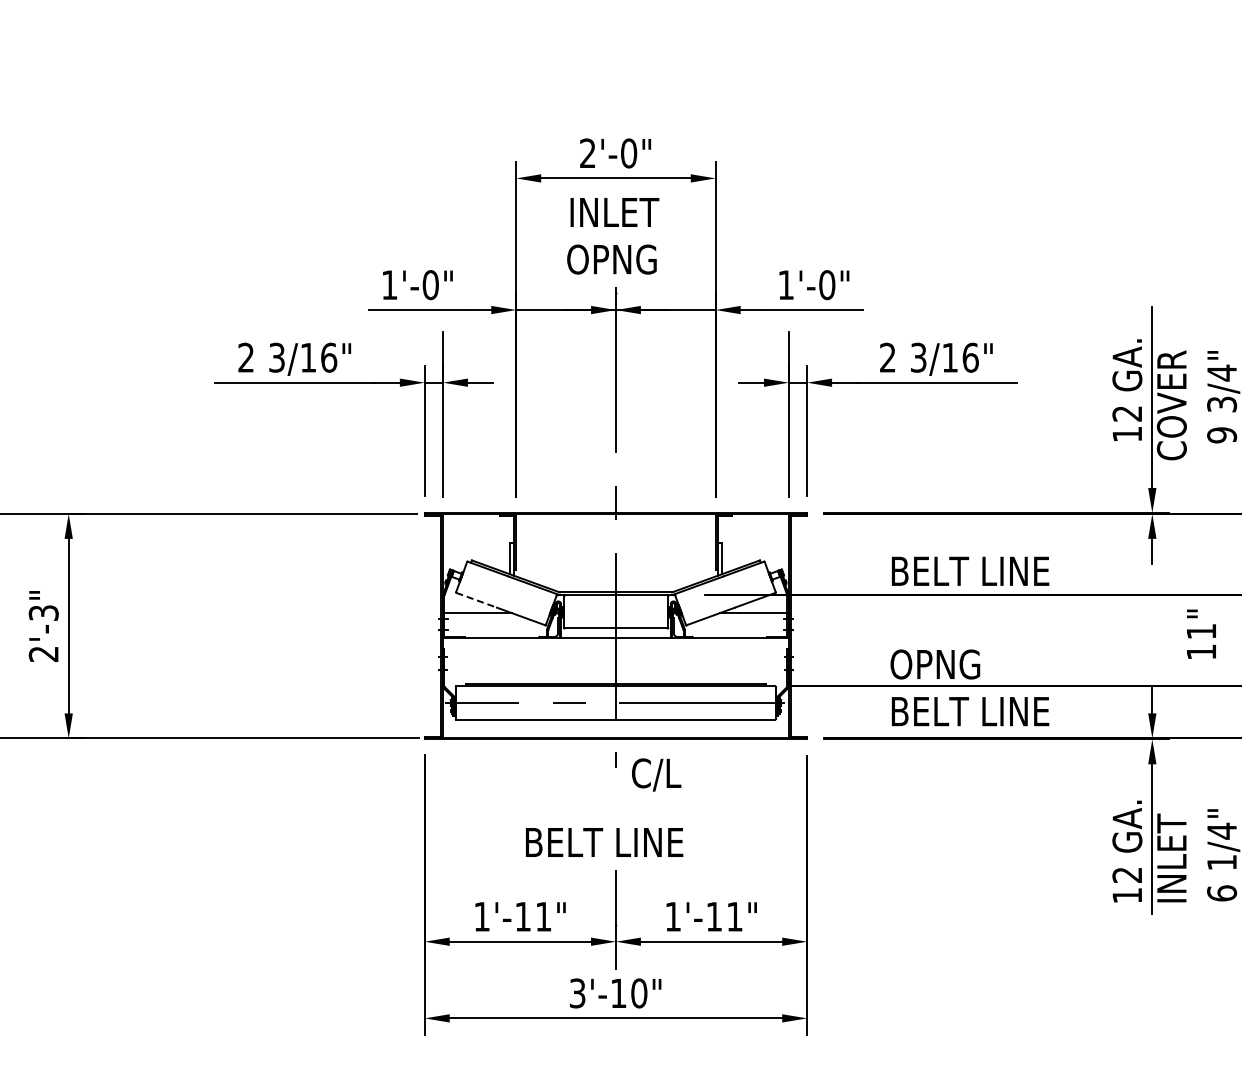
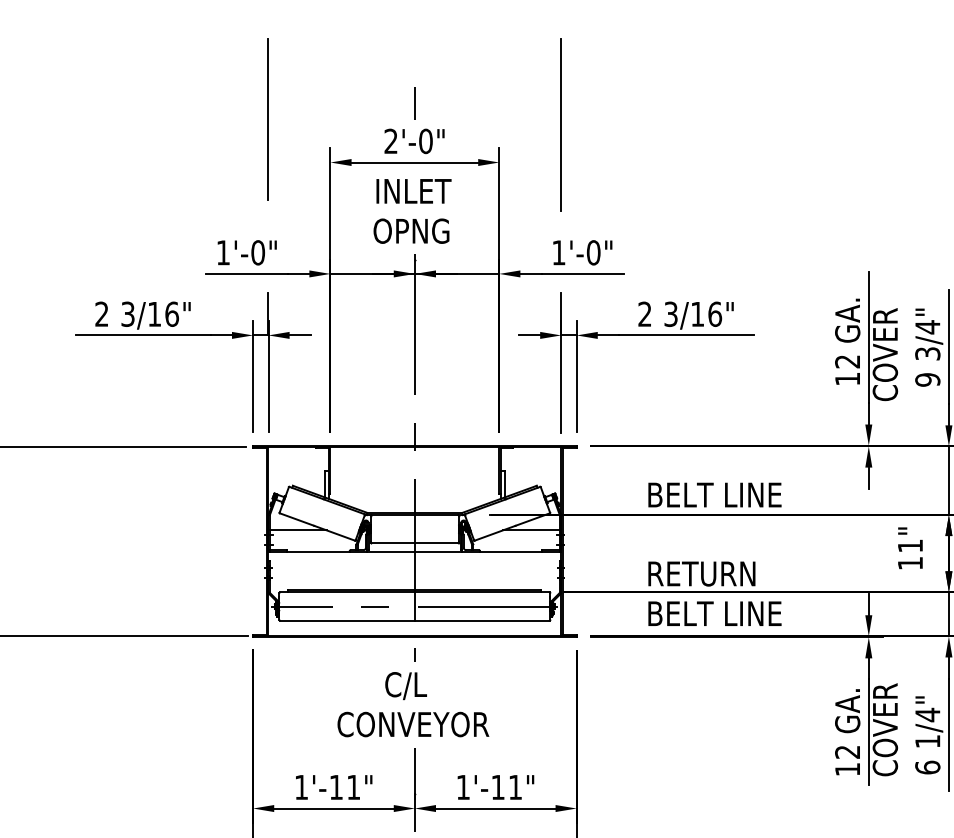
line: (615, 108) -> (414, 103), added
line: (442, 127) -> (268, 119), added
line: (788, 133) -> (560, 124), added
line: (476, 600) -> (296, 519), dashed -> solid
text: (954, 664) -> (701, 573), OPNG -> RETURN
text: (656, 774) -> (406, 685), moved
text: (613, 842) -> (412, 724), BELT LINE -> CONVEYOR
text: (1171, 848) -> (885, 729), INLET -> COVER

